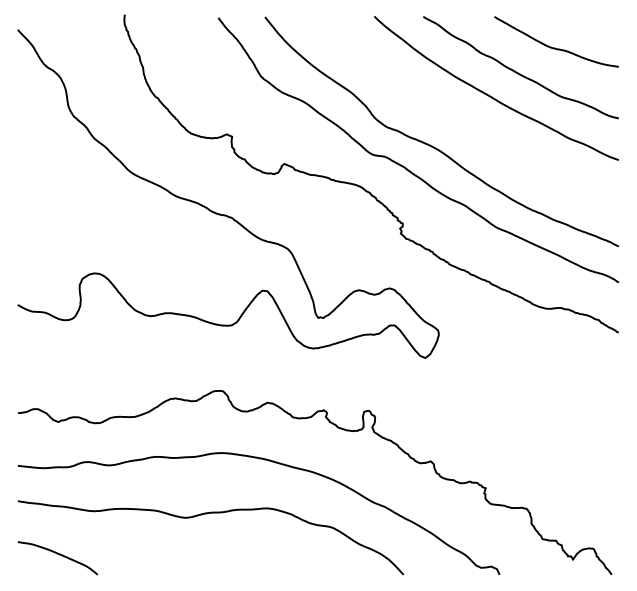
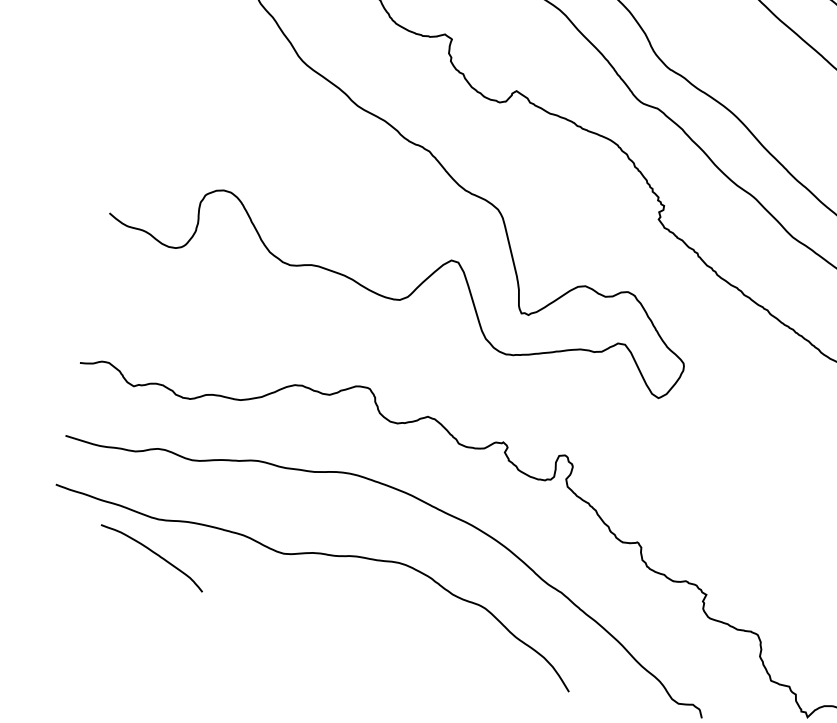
curve: (59, 555) -> (154, 554), moved

